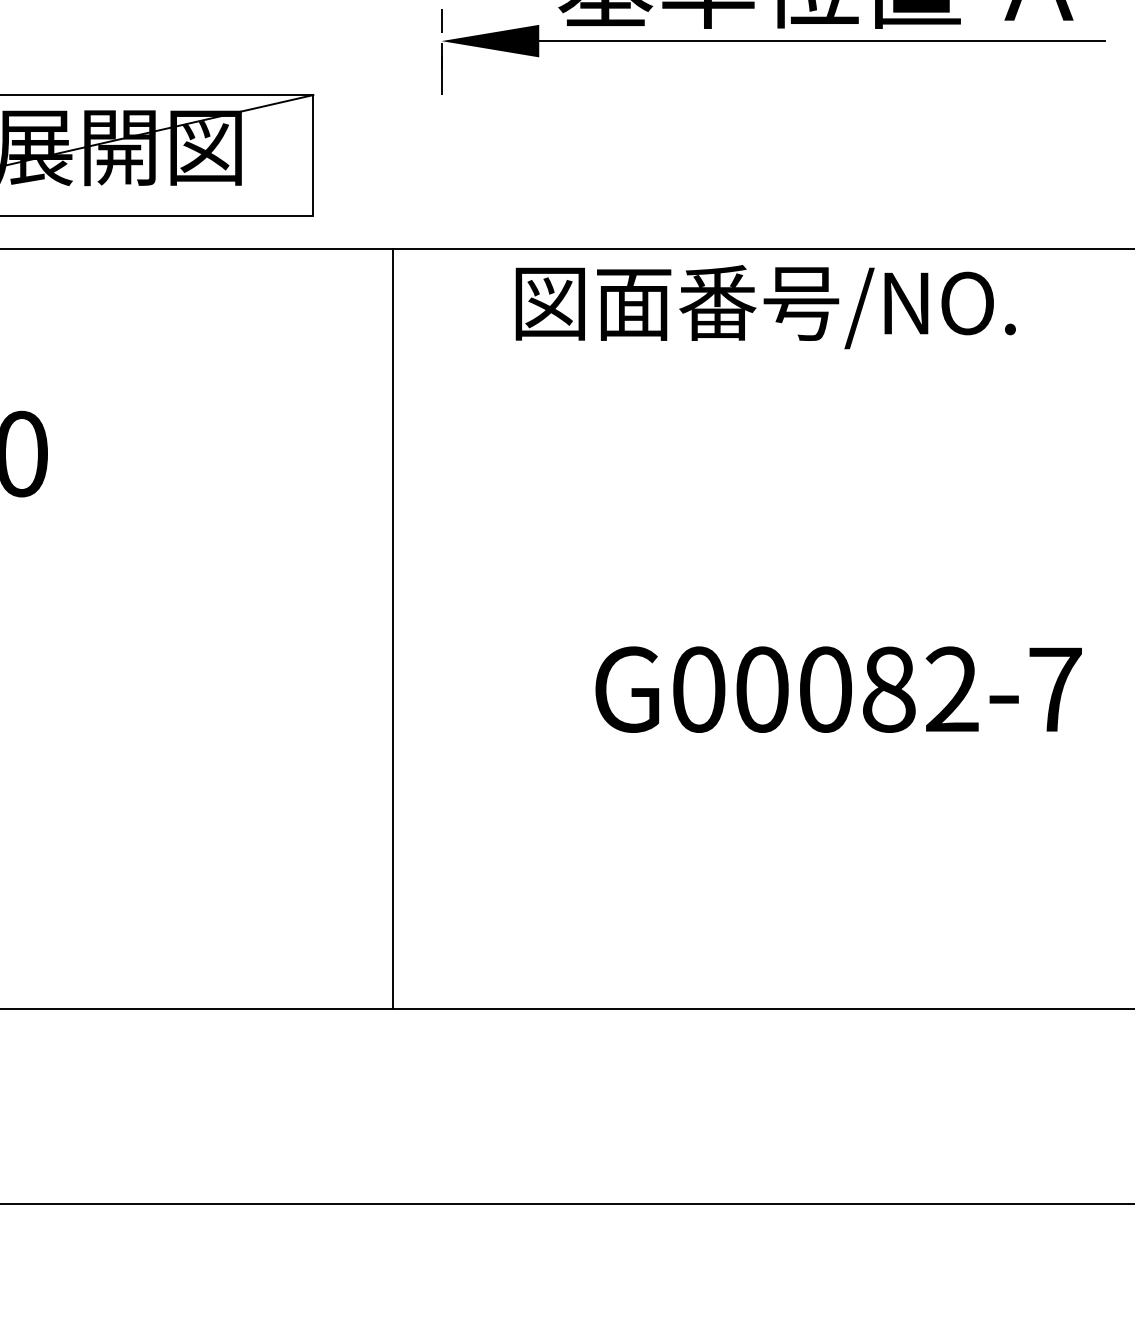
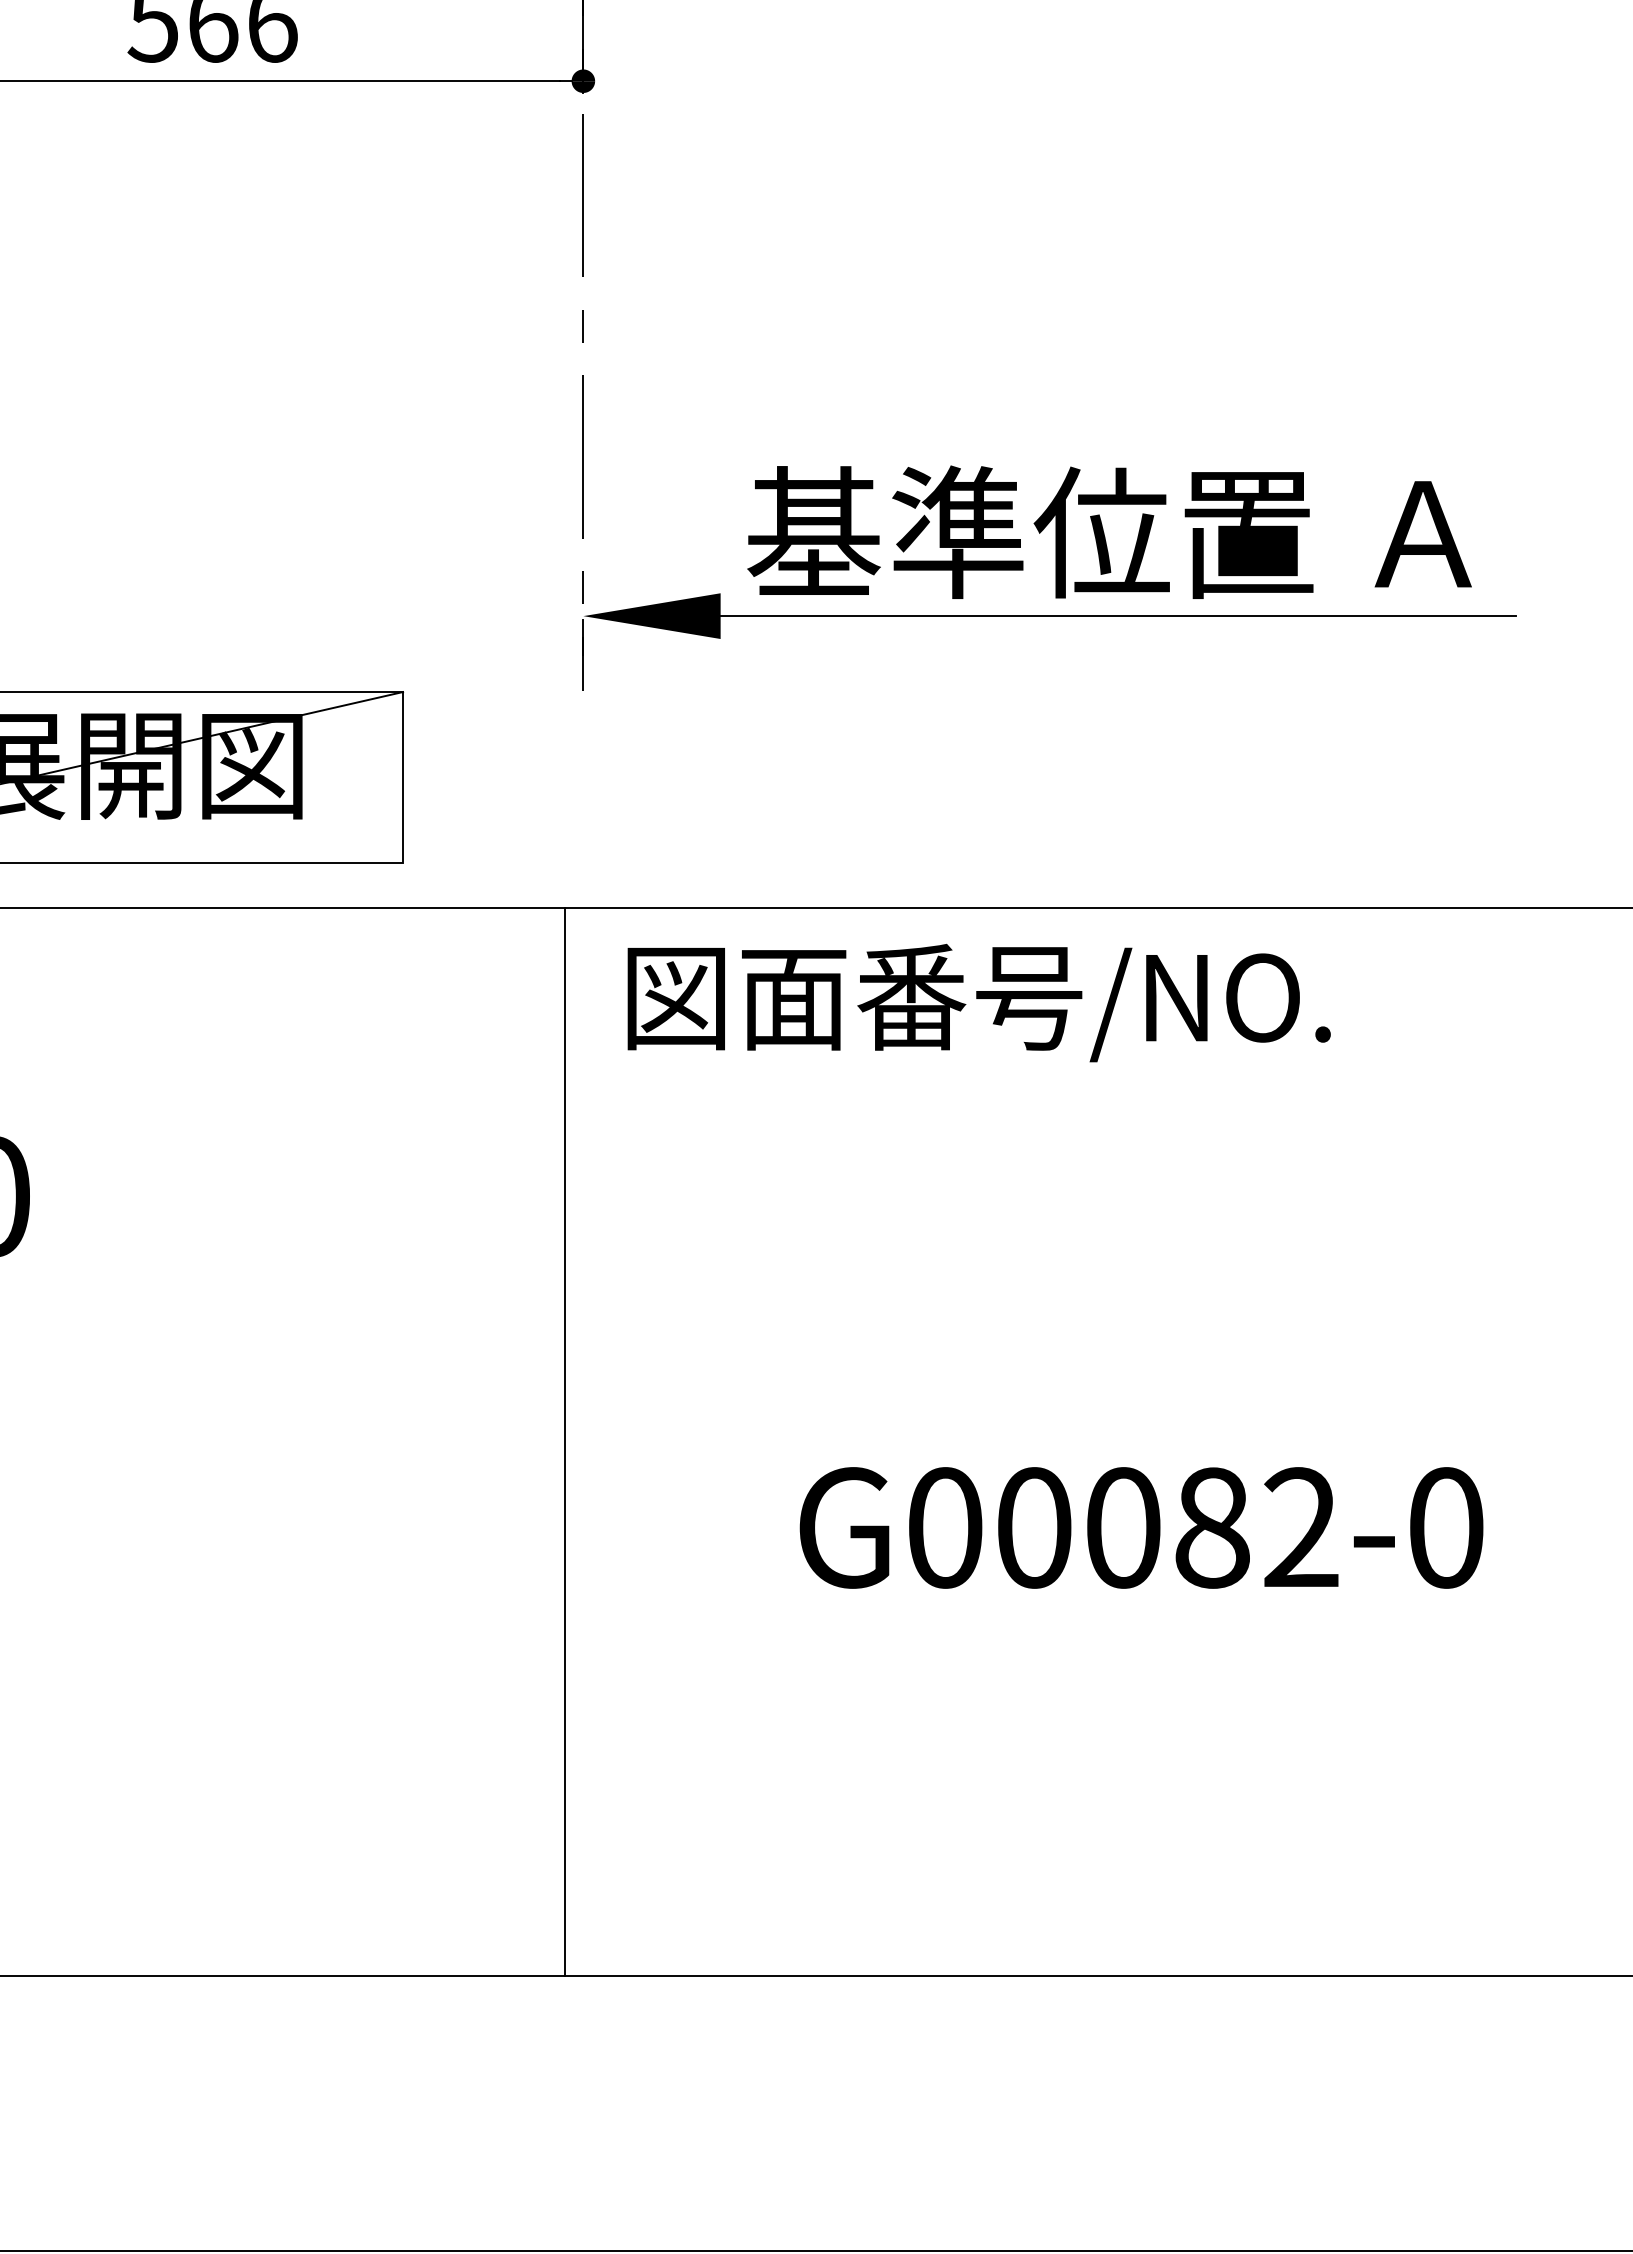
text: (765, 306) -> (978, 1002), moved
line: (392, 628) -> (565, 1442), moved
text: (1055, 689) -> (1446, 1527), G00082-7 -> G00082-0

